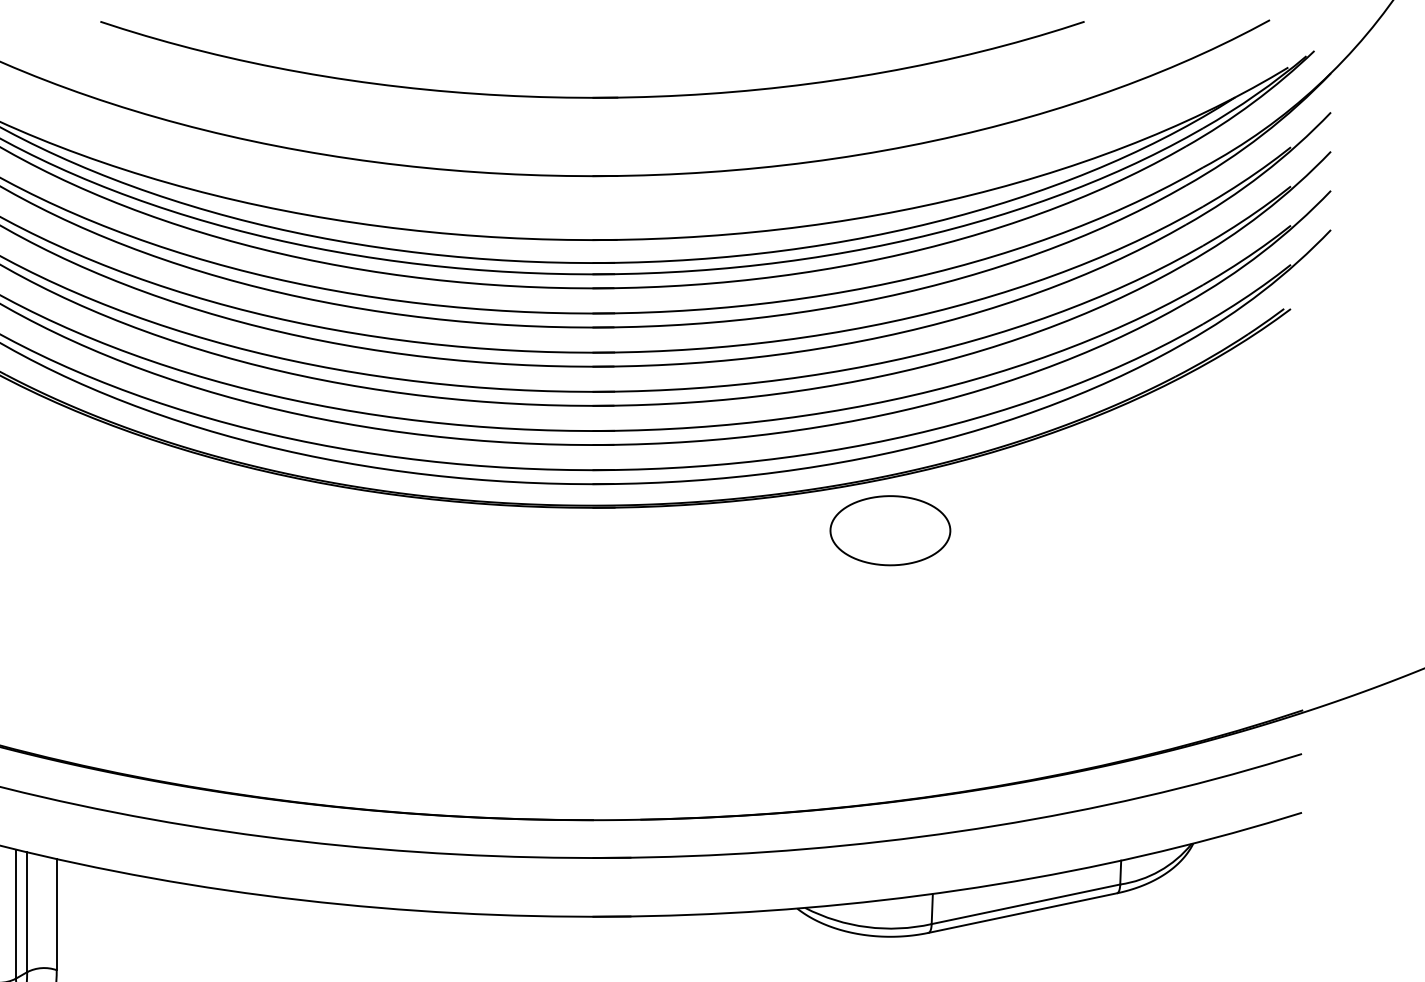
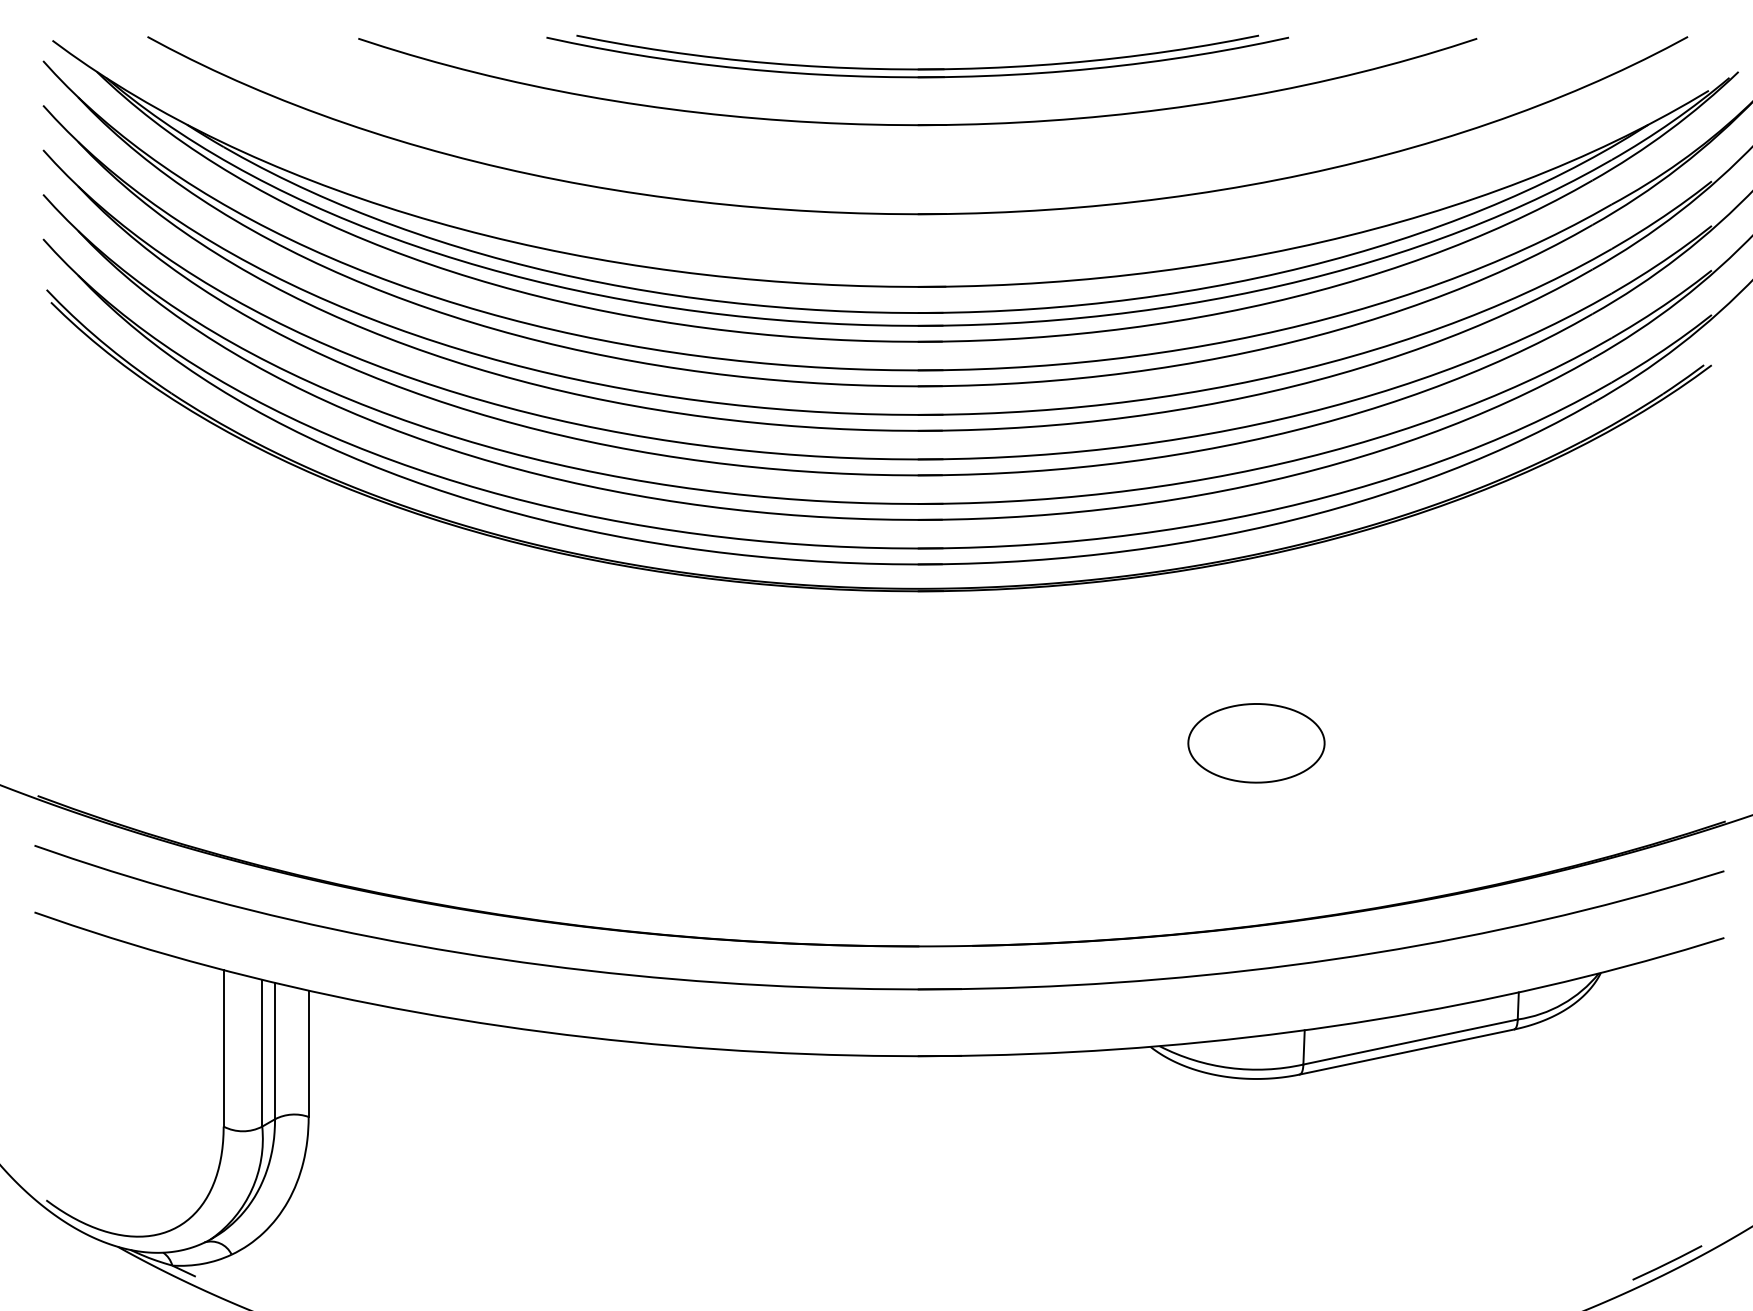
part: (592, 47) -> (917, 68), added
part: (890, 530) -> (1256, 743), moved

